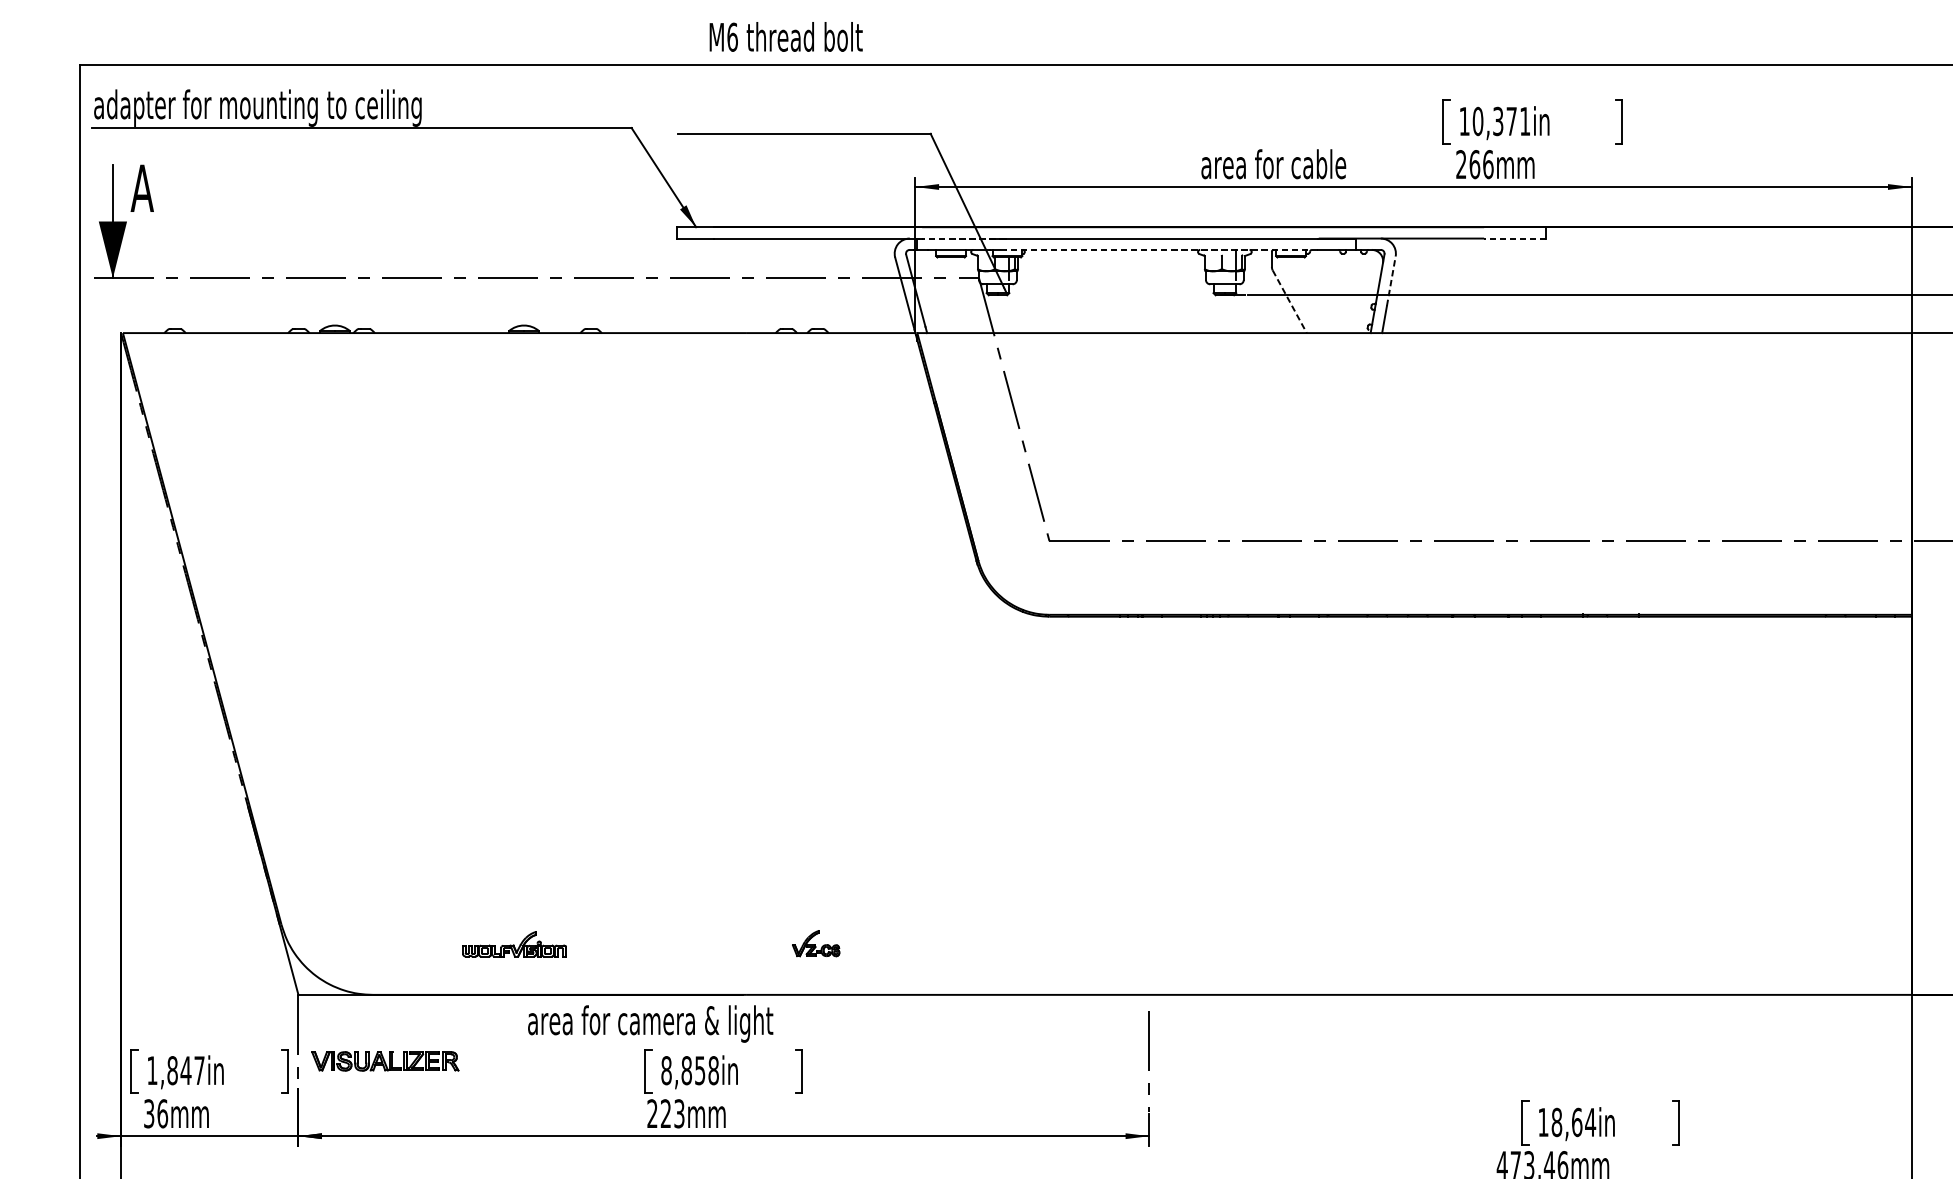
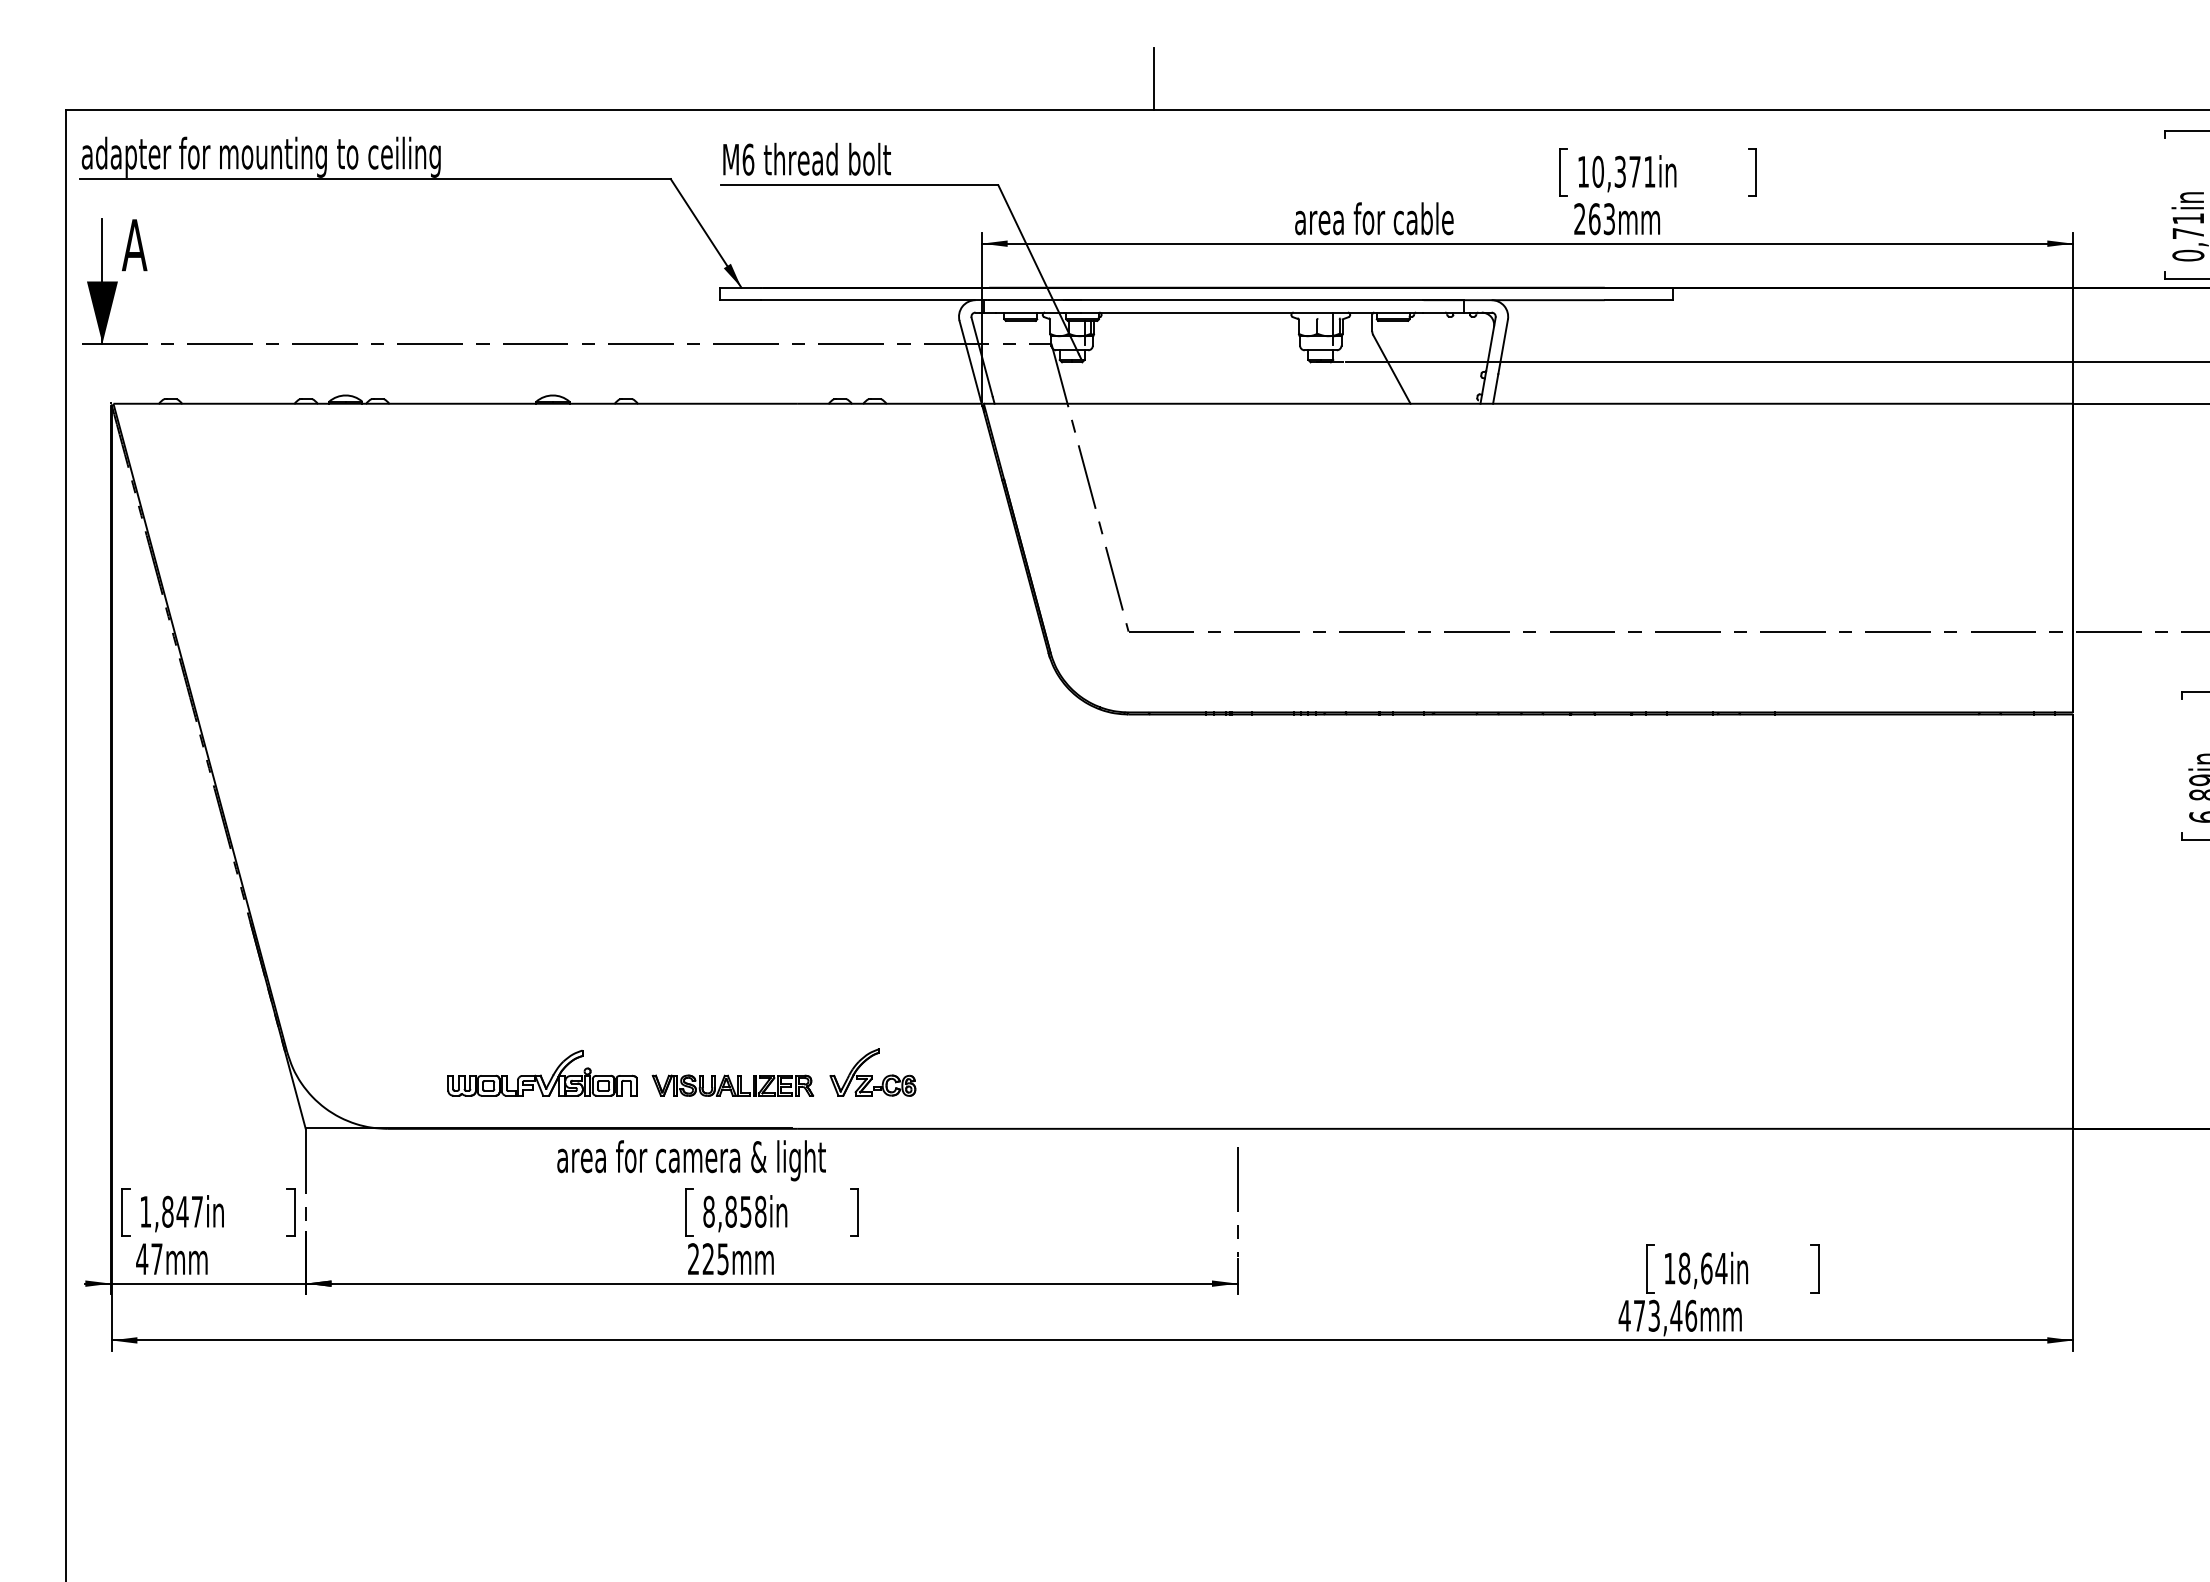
text: (785, 36) -> (806, 158), moved
line: (1072, 36) -> (1153, 78), added
text: (1488, 164) -> (1609, 219), 266mm -> 263mm
line: (963, 238) -> (1034, 300), dashed -> solid
line: (1514, 238) -> (1638, 300), dashed -> solid
line: (1162, 249) -> (1252, 312), dashed -> solid
line: (1391, 280) -> (1503, 346), dashed -> solid
line: (1290, 301) -> (1392, 369), dashed -> solid
part: (815, 943) -> (872, 1072), size x1.67
part: (514, 944) -> (542, 1073), size x1.67
part: (384, 1061) -> (732, 1085), moved
text: (679, 1113) -> (723, 1258), 223mm -> 225mm
text: (155, 1114) -> (149, 1259), 36mm -> 47mm

